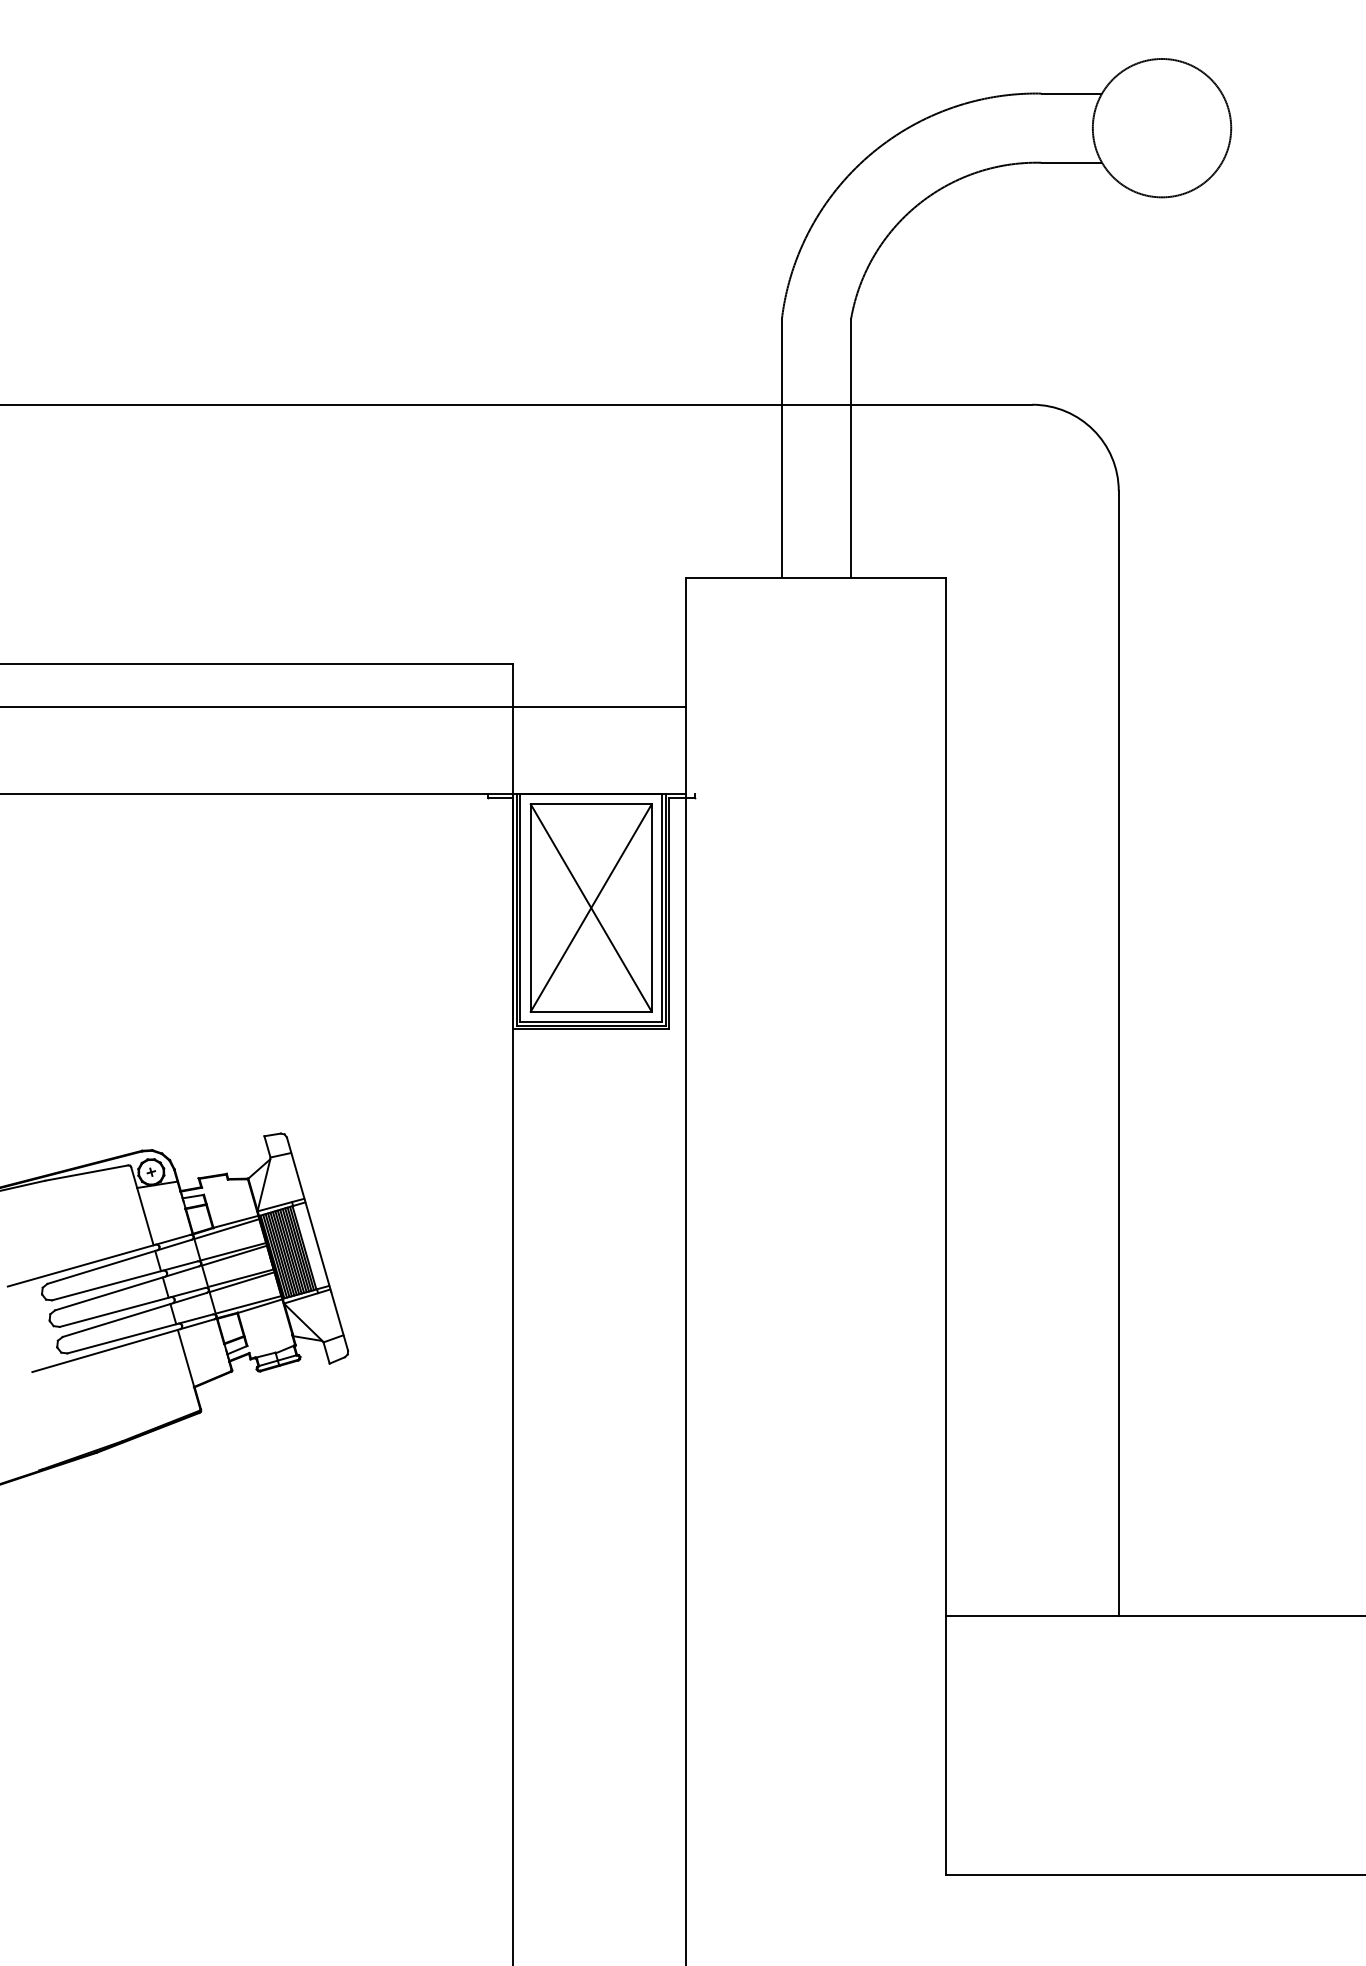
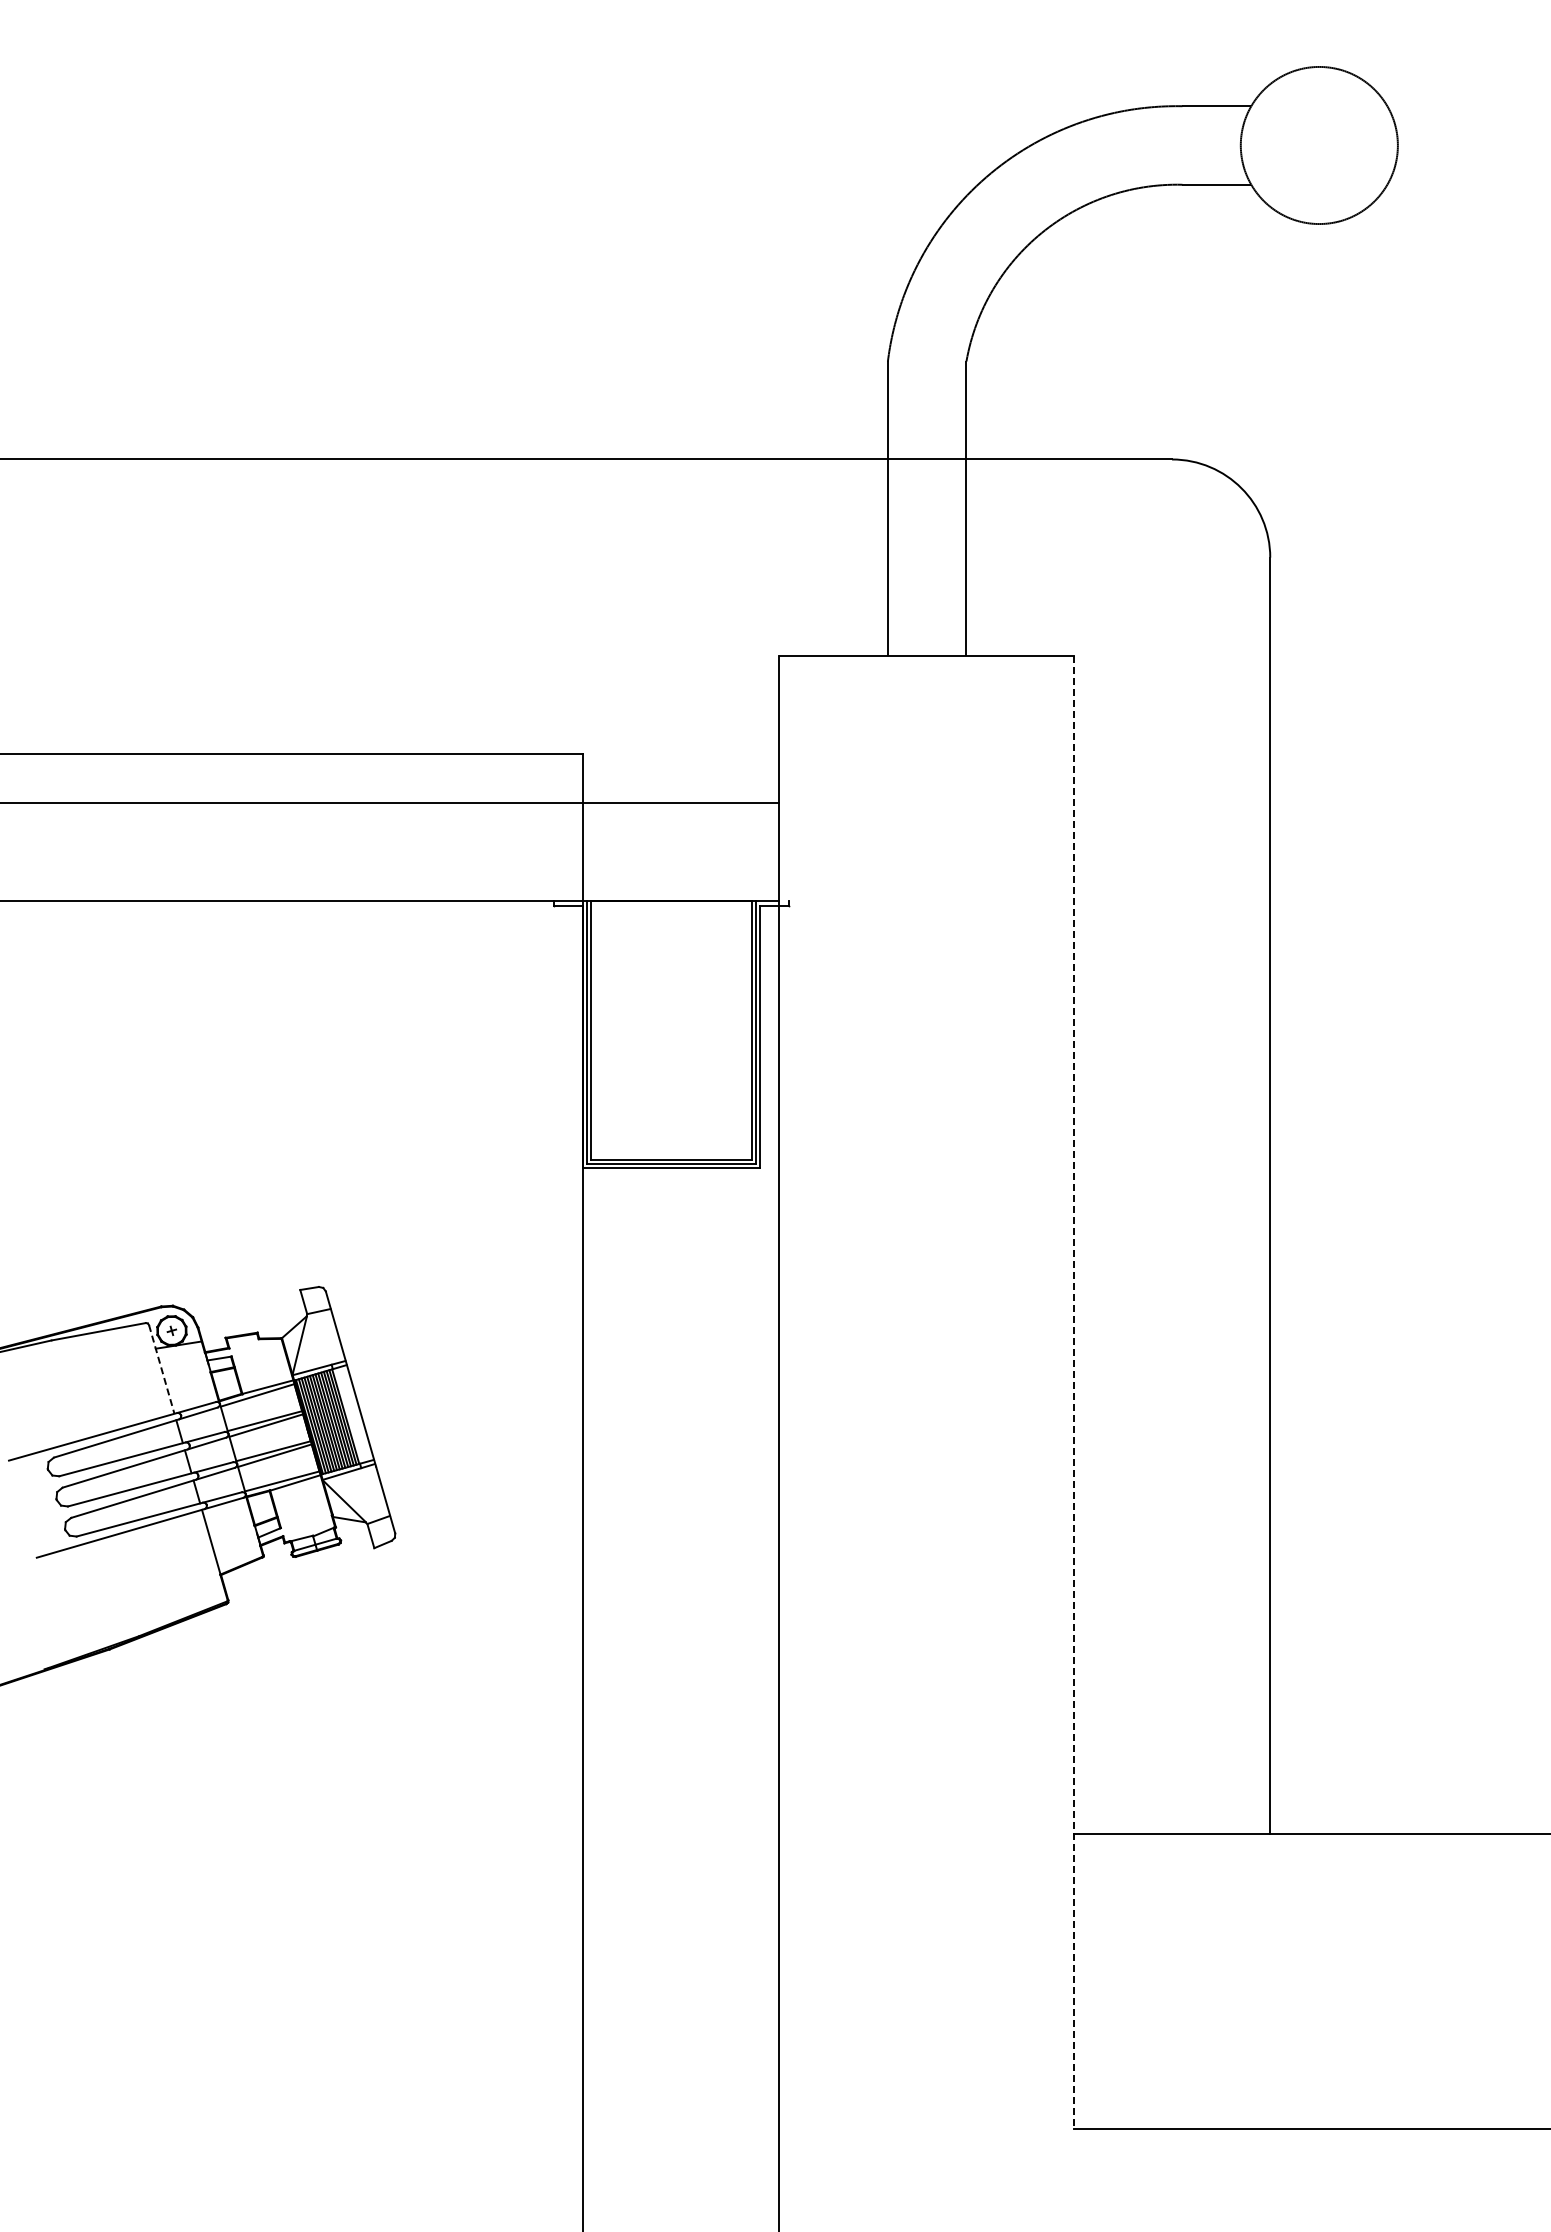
part: (591, 907) -> (671, 1030), removed
line: (142, 1206) -> (161, 1369), solid -> dashed
line: (945, 1226) -> (1073, 1392), solid -> dashed

